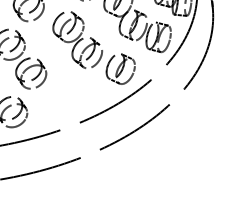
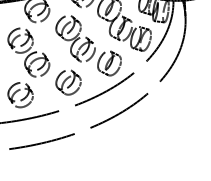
part: (70, 94) -> (68, 82), added

